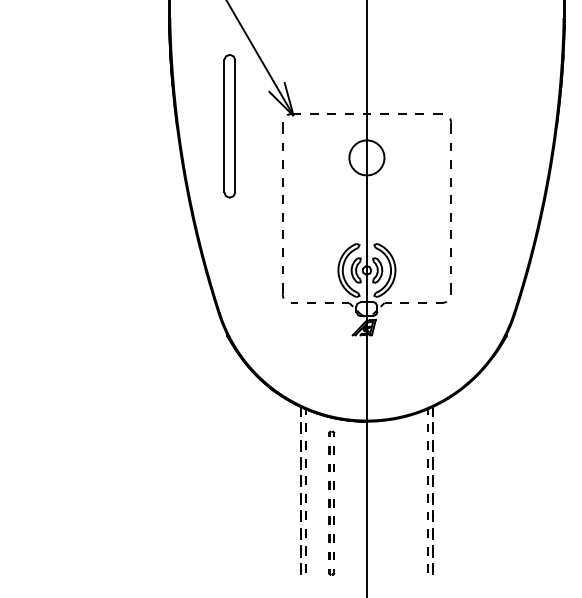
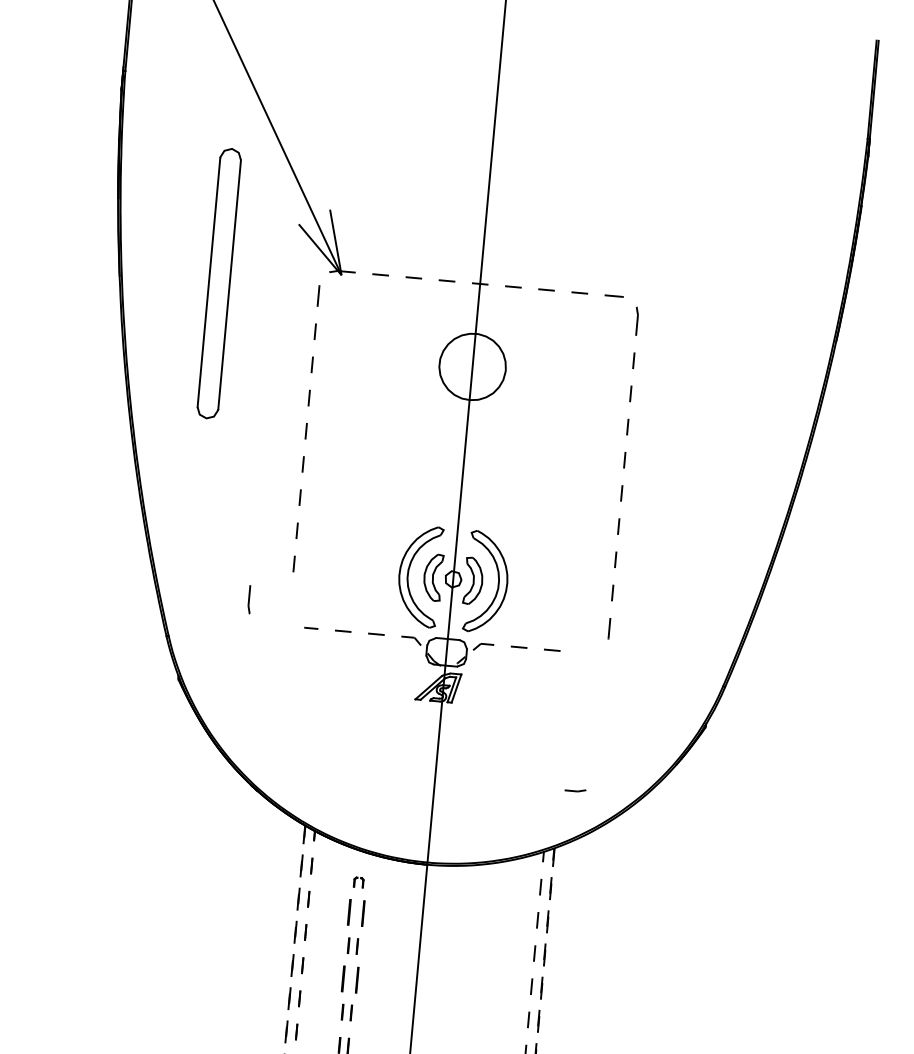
part: (282, 290) -> (249, 598), moved
part: (441, 302) -> (576, 790), moved
part: (331, 450) -> (355, 913), size x1.6
part: (331, 485) -> (349, 979), size x1.6

